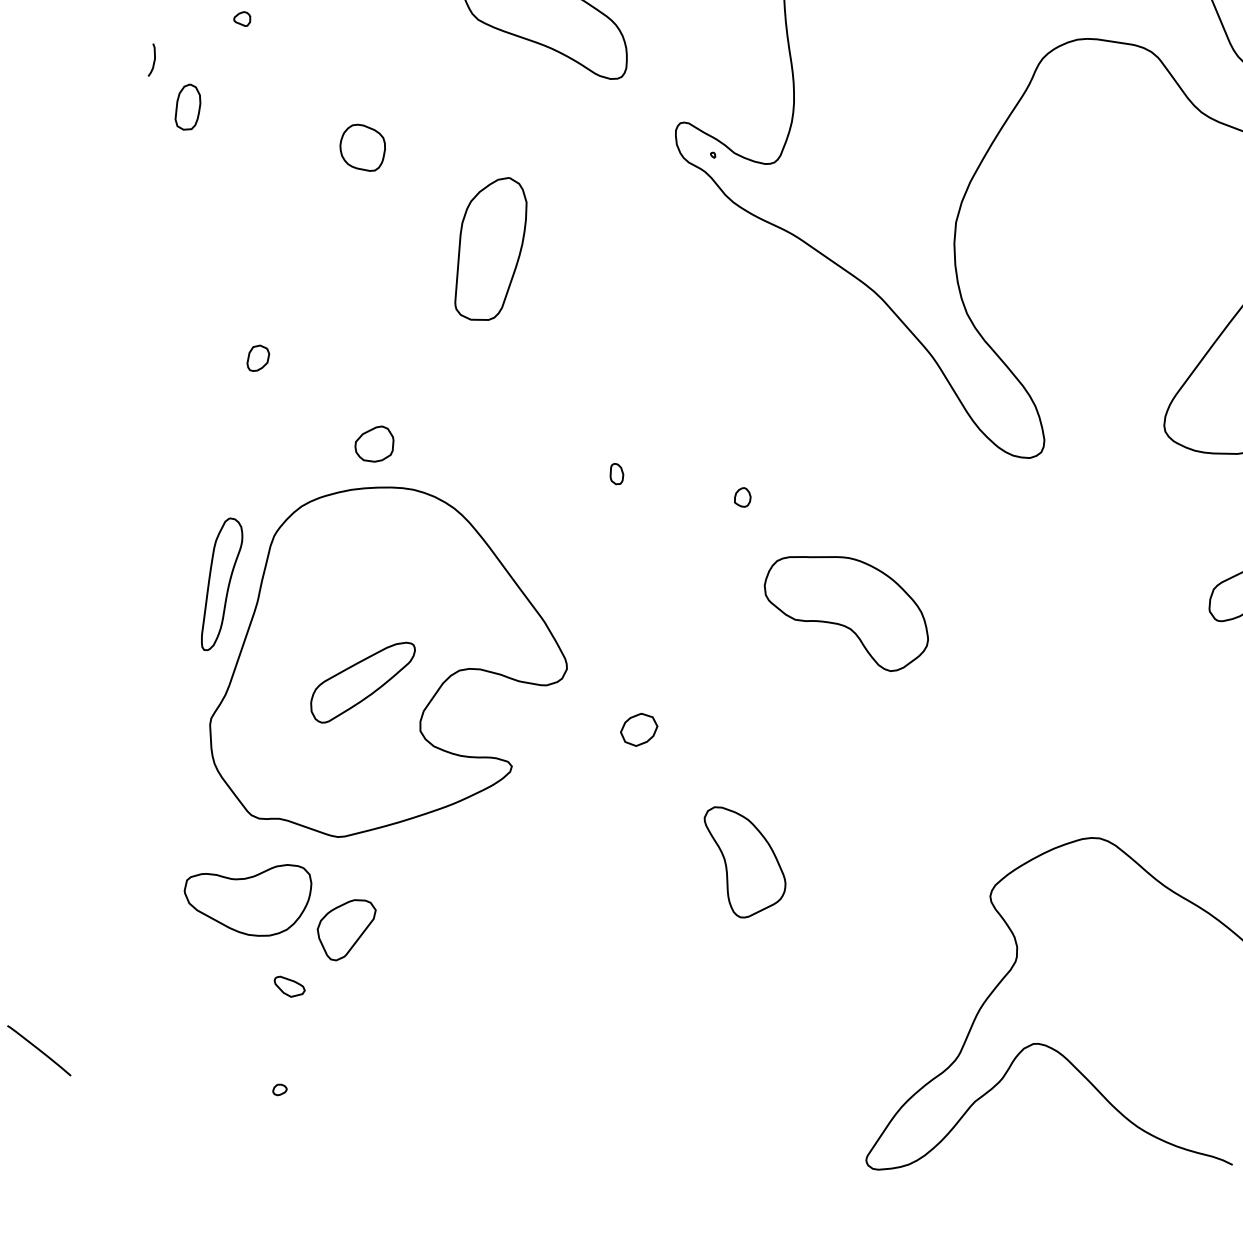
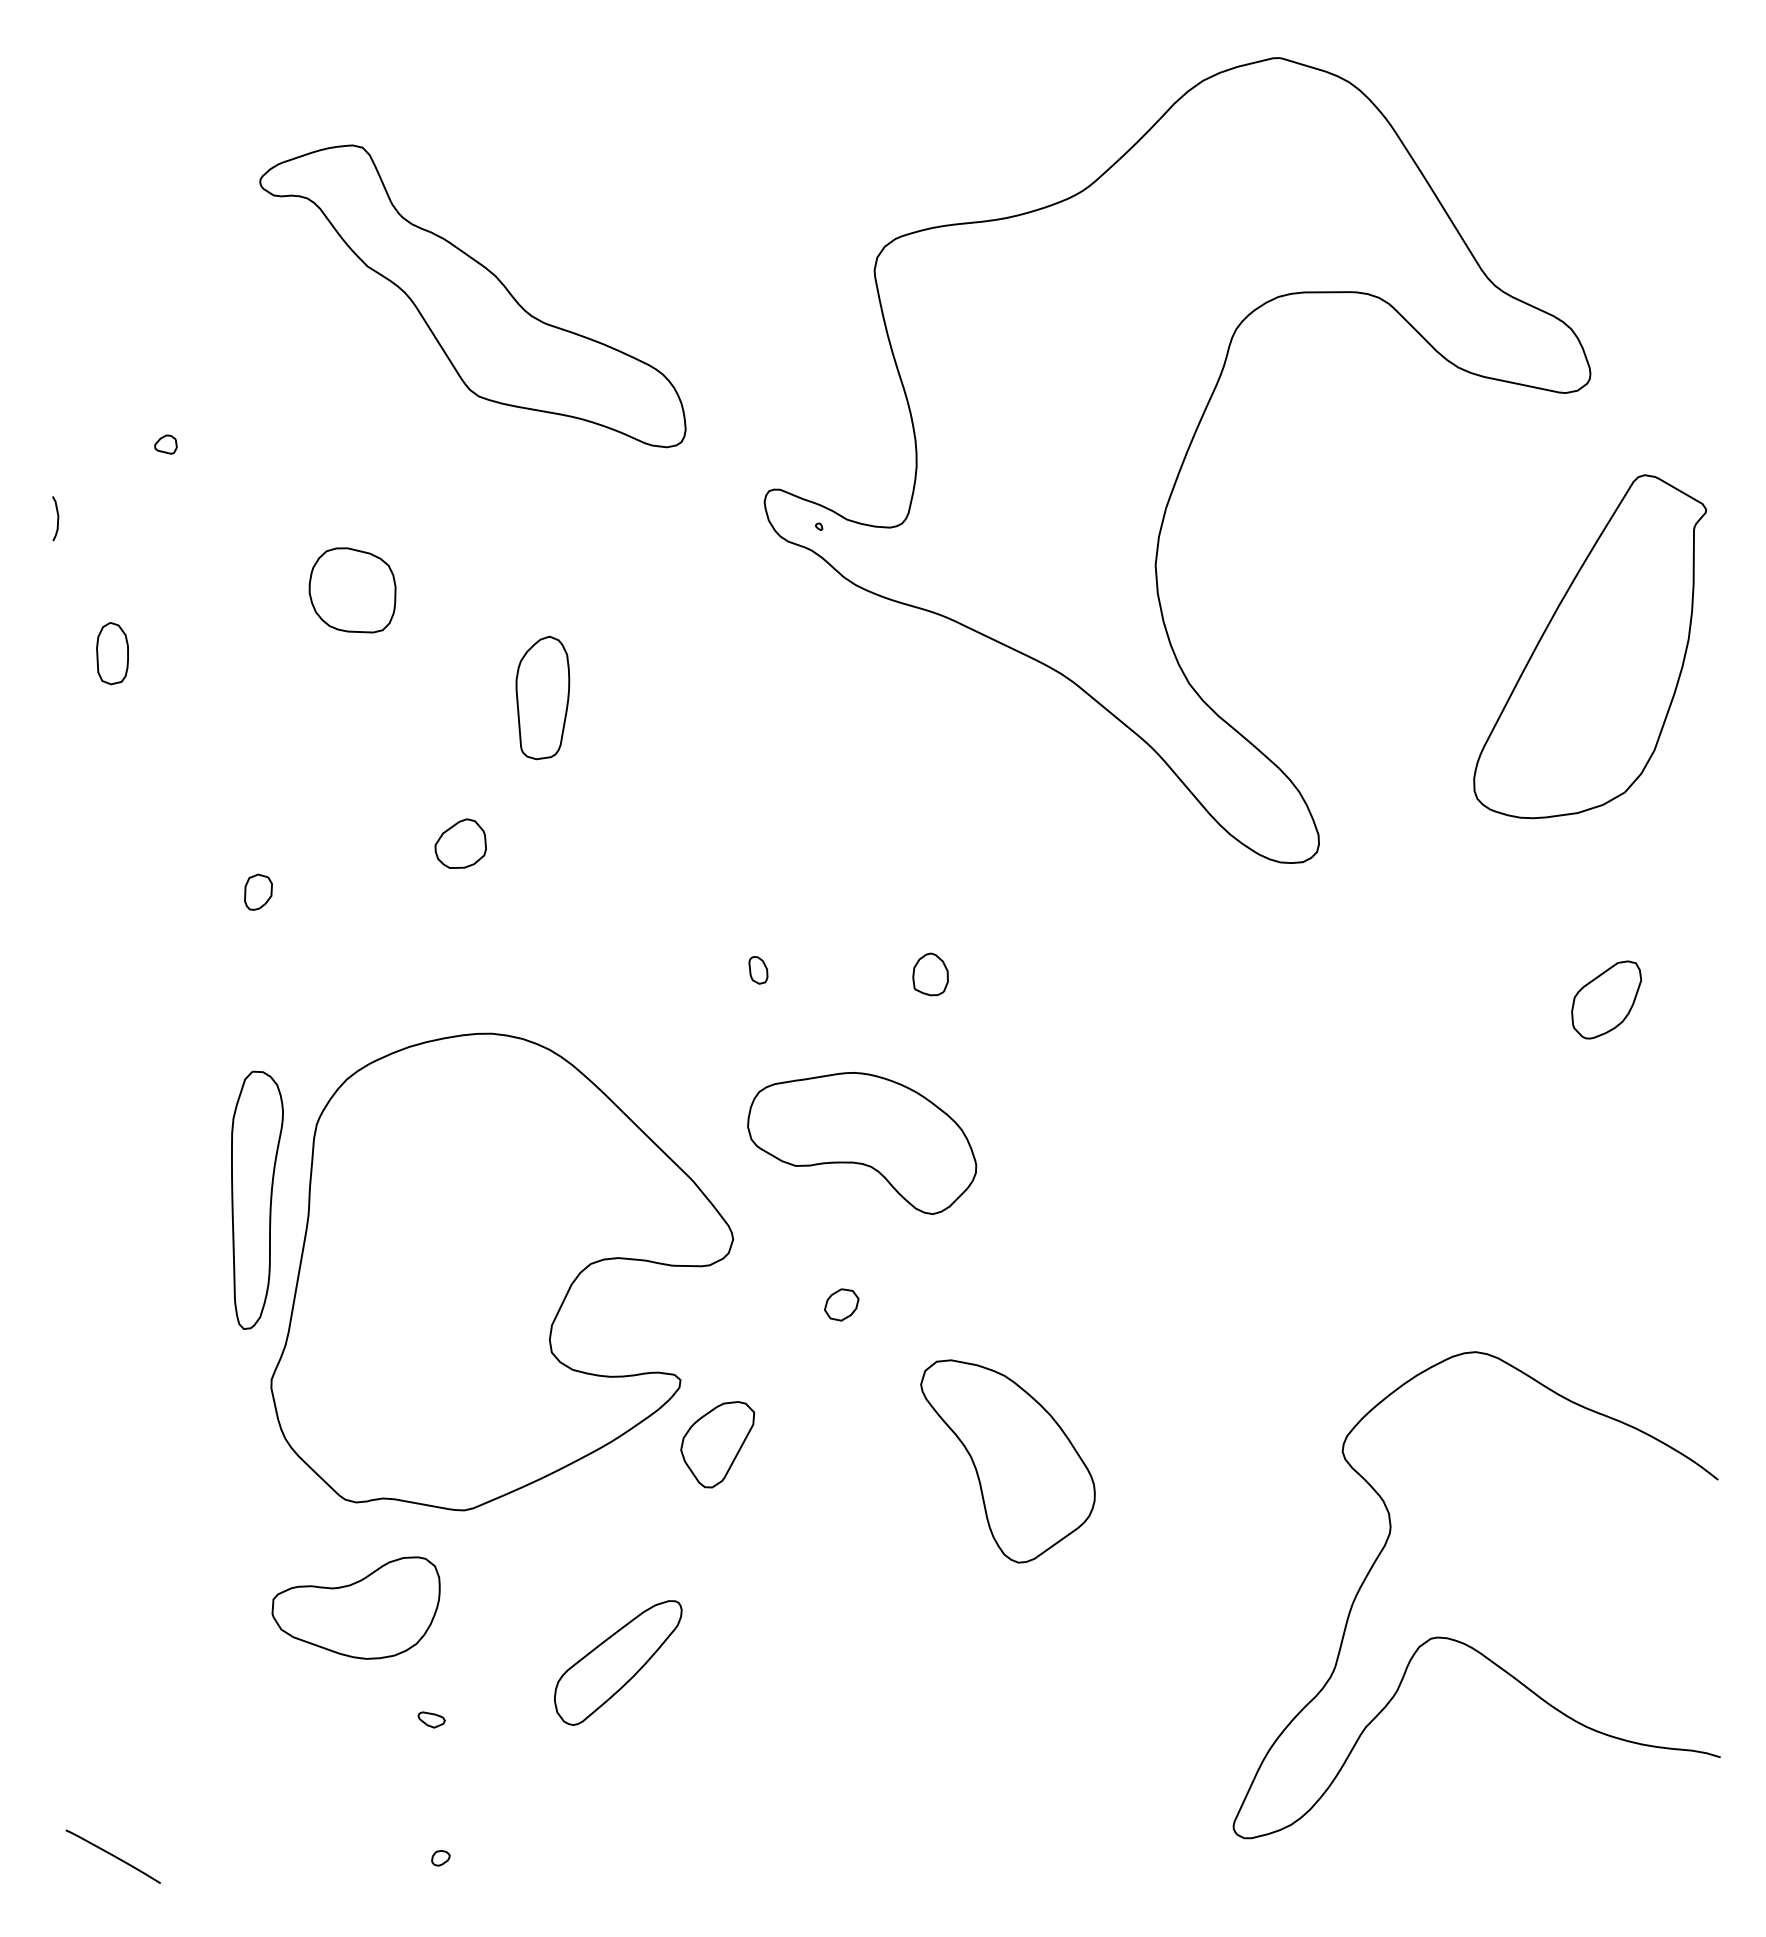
part: (188, 107) -> (112, 653), moved
part: (362, 147) -> (352, 590), size x1.43
part: (489, 248) -> (542, 697), size x0.62
part: (374, 443) -> (460, 843), moved
part: (742, 497) -> (930, 974), size x1.67
part: (221, 584) -> (257, 1199), size x1.43
part: (846, 611) -> (862, 1143), moved
part: (362, 681) -> (618, 1662), moved
part: (639, 729) -> (841, 1304), size x0.71
part: (742, 864) -> (1007, 1461), size x1.43
part: (345, 929) -> (717, 1444), moved
part: (289, 986) -> (431, 1719), size x0.62

